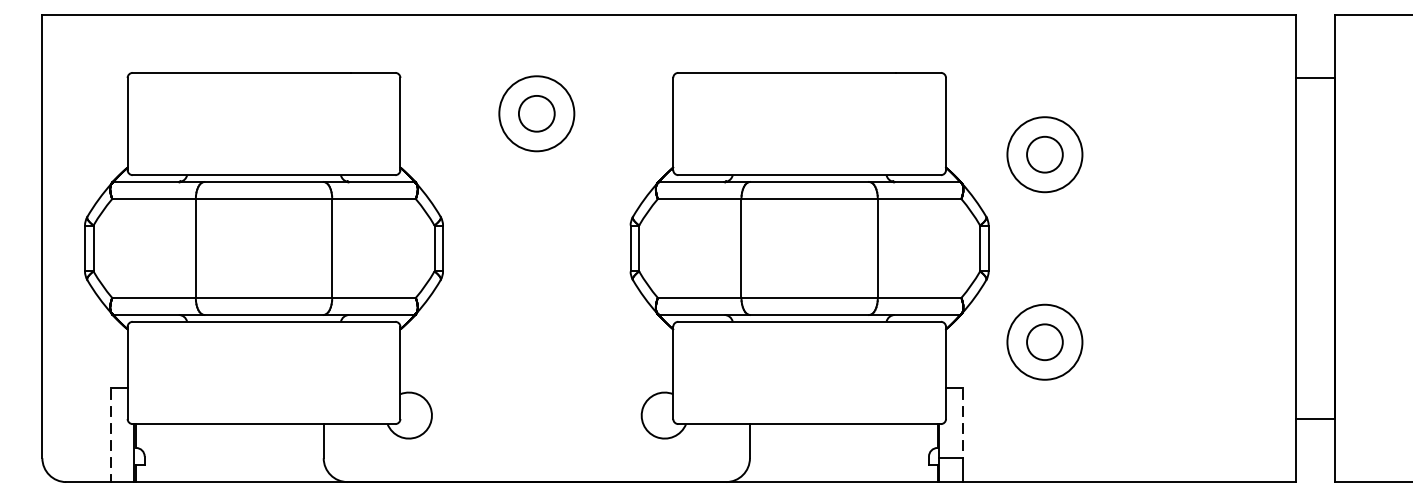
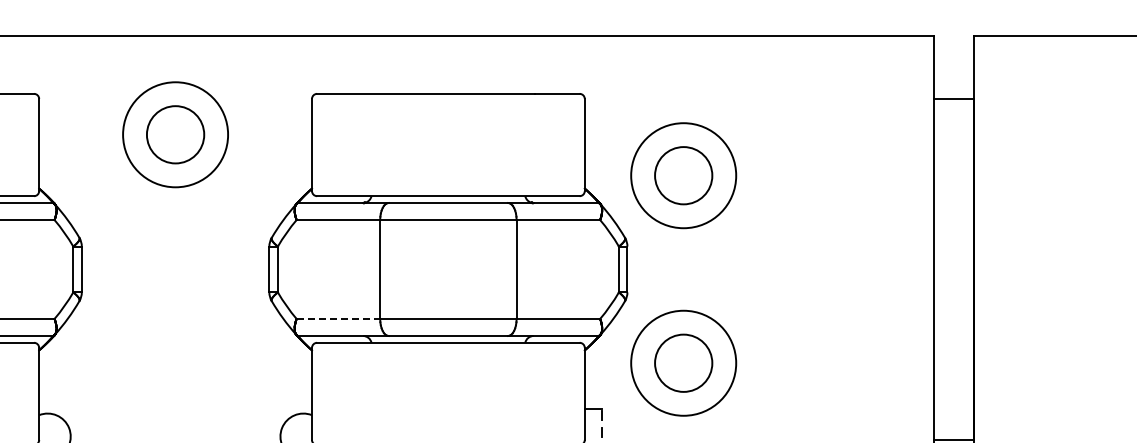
circle: (536, 113) -> (175, 134), size x1.4
circle: (536, 113) -> (175, 134), size x1.6
circle: (1044, 154) -> (683, 175), size x1.4
circle: (1044, 154) -> (683, 175), size x1.6
line: (699, 297) -> (338, 318), solid -> dashed
circle: (1044, 341) -> (683, 362), size x1.4
circle: (1044, 342) -> (683, 363), size x1.6

